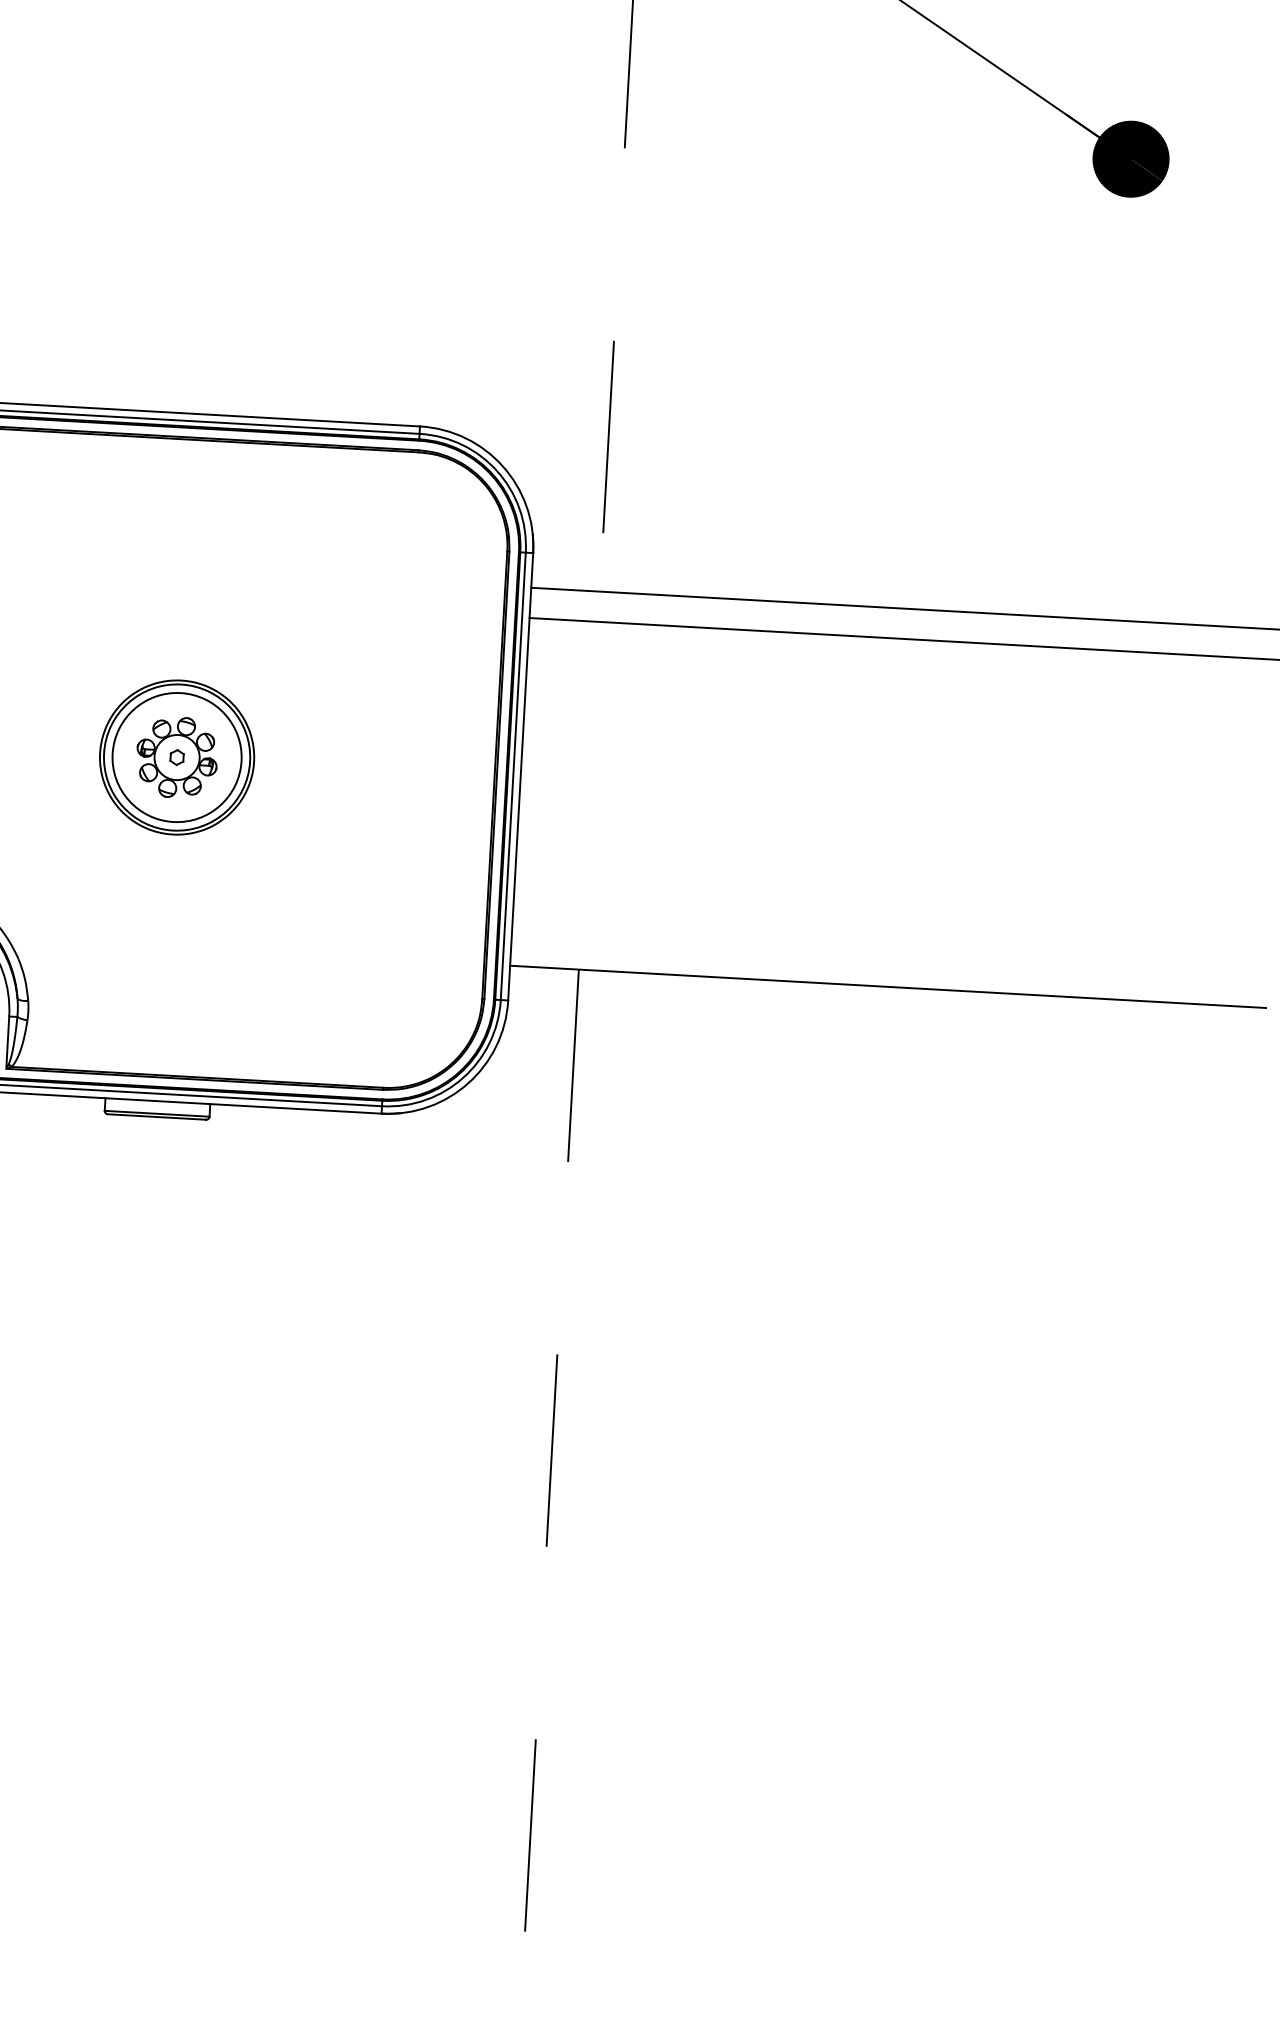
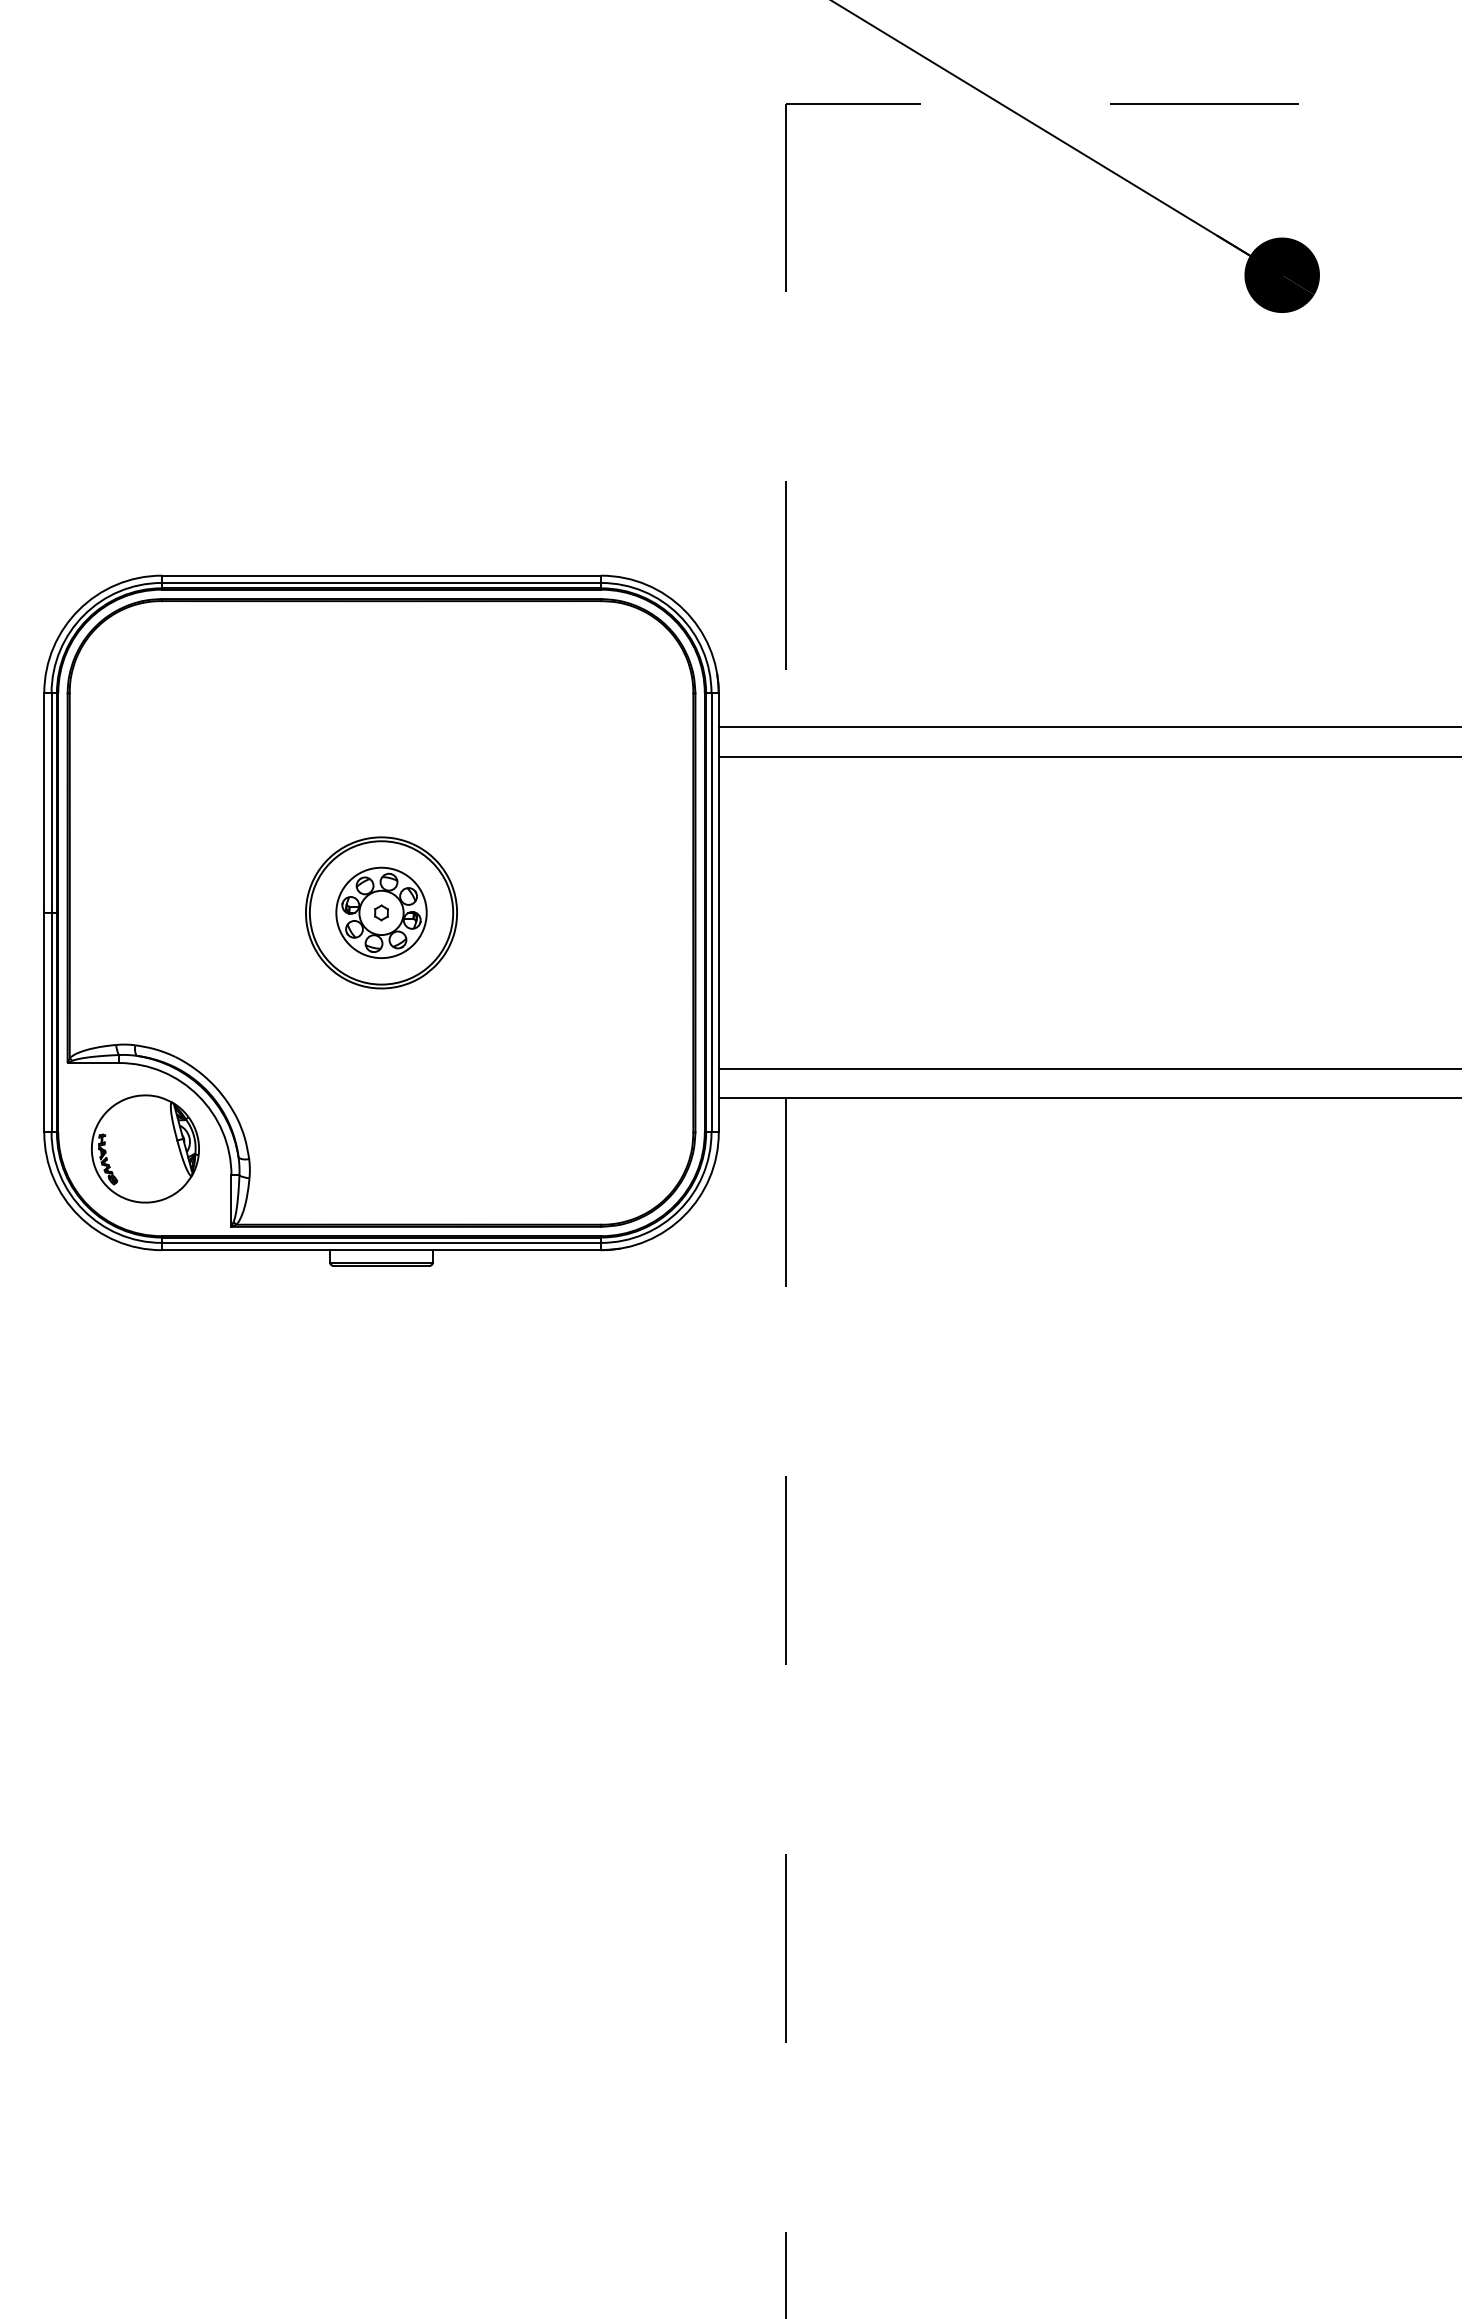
circle: (177, 757) -> (381, 912), size x0.71
line: (889, 956) -> (1089, 1068), added

